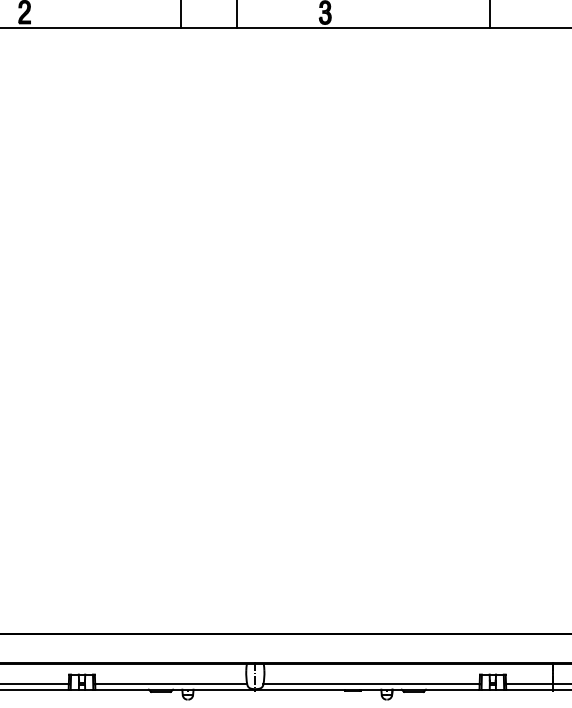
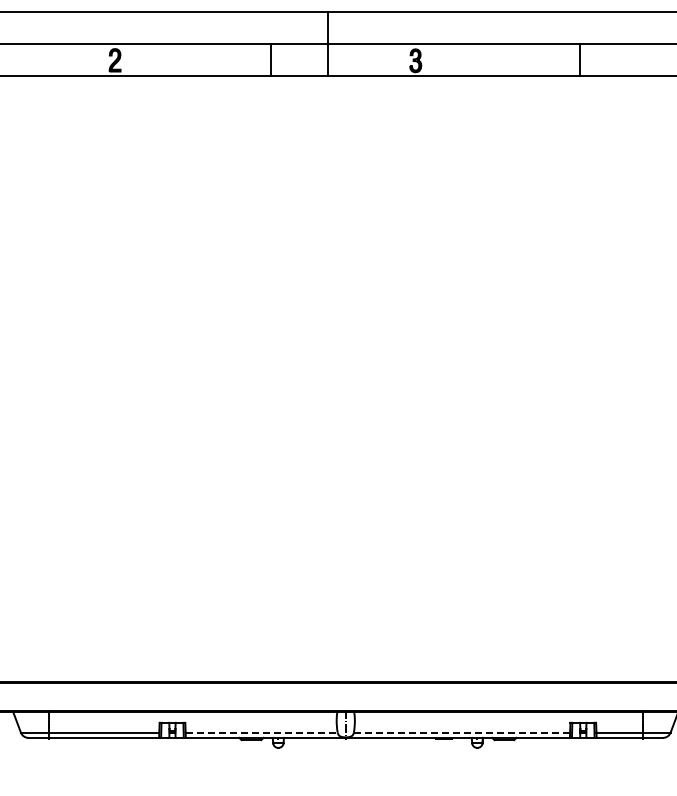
line: (172, 684) -> (262, 732), solid -> dashed
line: (372, 684) -> (462, 732), solid -> dashed

